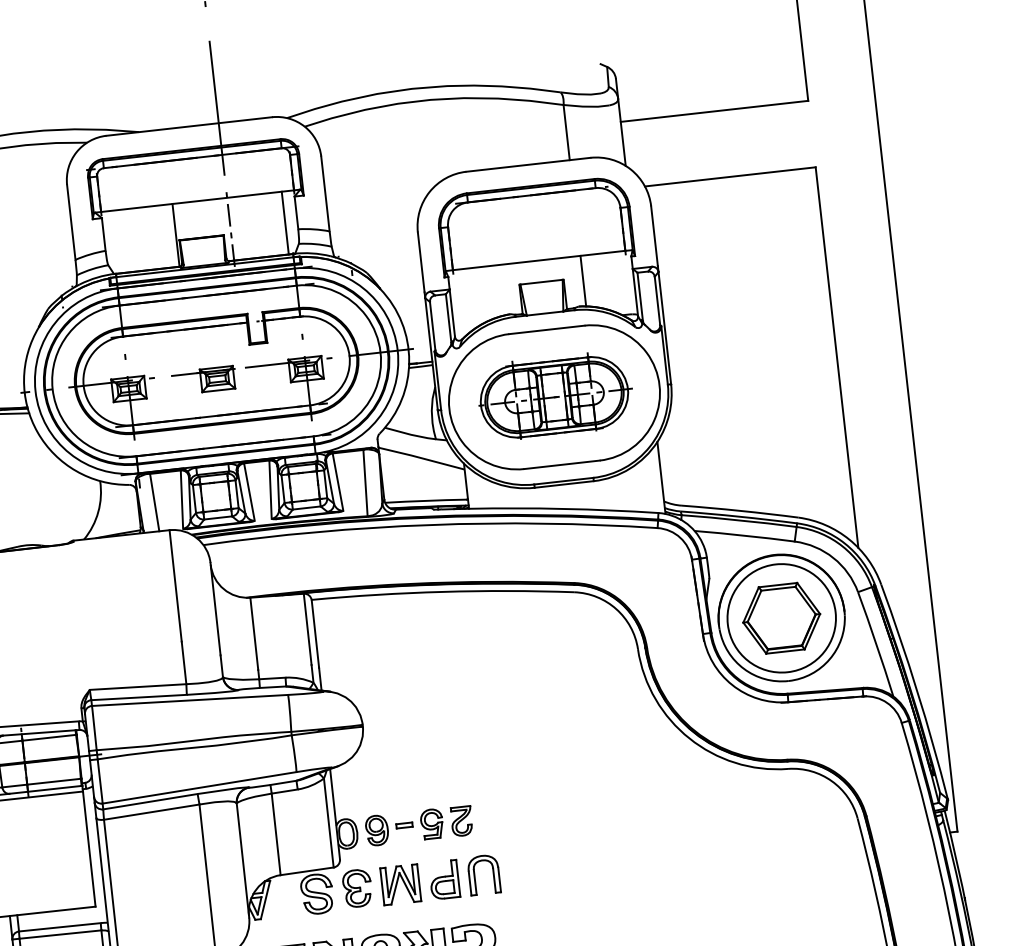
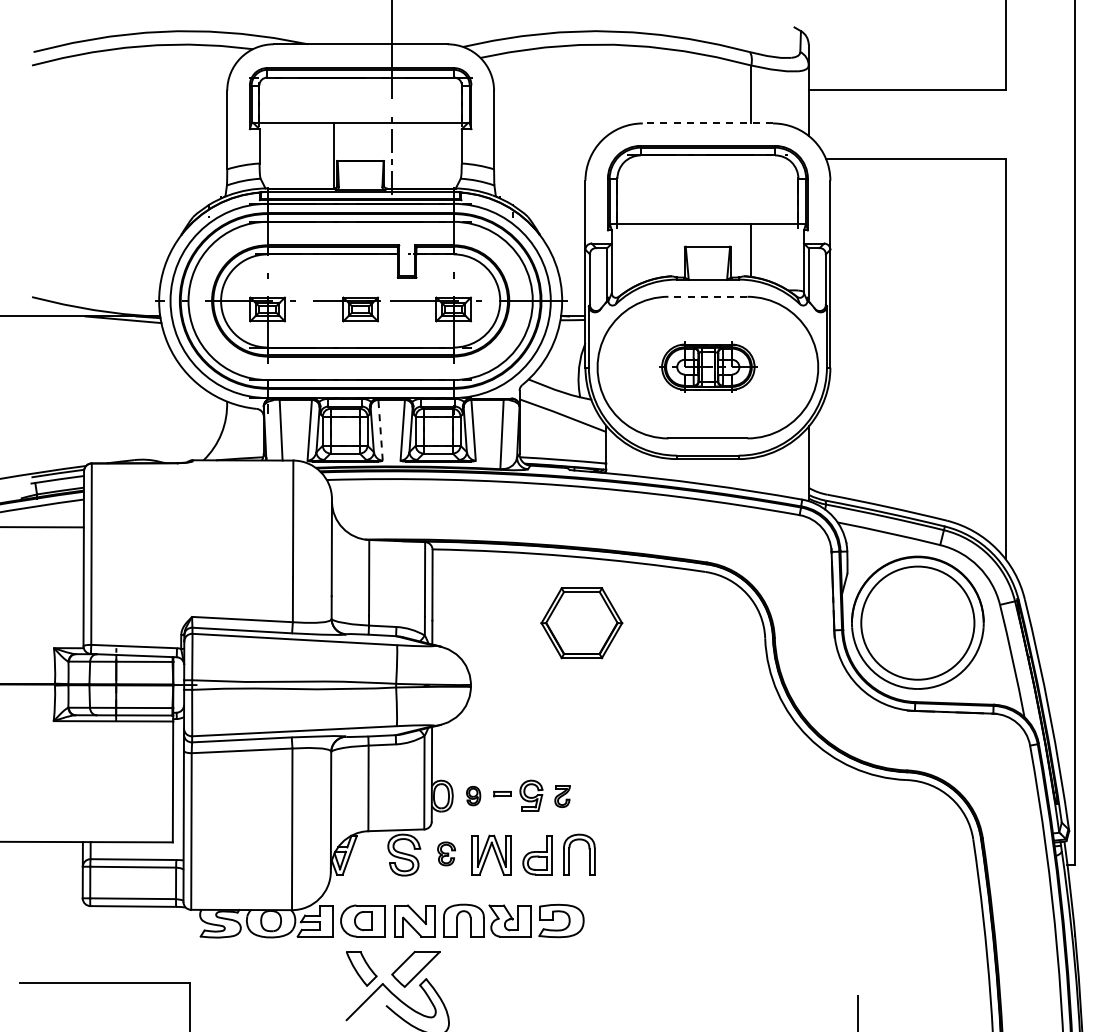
line: (528, 164) -> (707, 123), solid -> dashed
line: (285, 222) -> (449, 155), removed
line: (546, 329) -> (707, 296), solid -> dashed
part: (554, 396) -> (708, 366), size x0.6
line: (249, 491) -> (380, 429), solid -> dashed
part: (781, 618) -> (581, 623), moved
part: (461, 821) -> (562, 796), size x0.7
part: (376, 829) -> (473, 795), size x0.6
part: (357, 888) -> (446, 853), size x0.6

